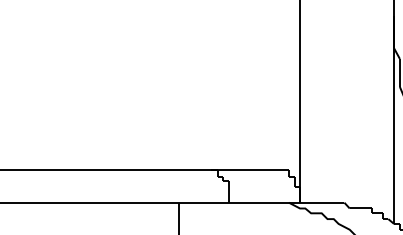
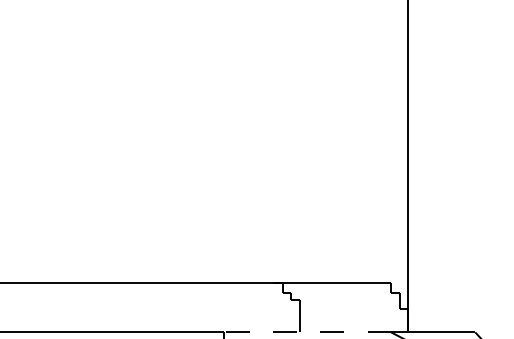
line: (233, 202) -> (307, 332), solid -> dashed

